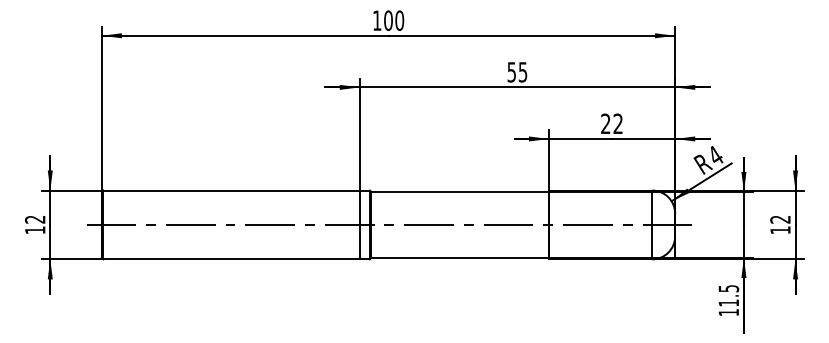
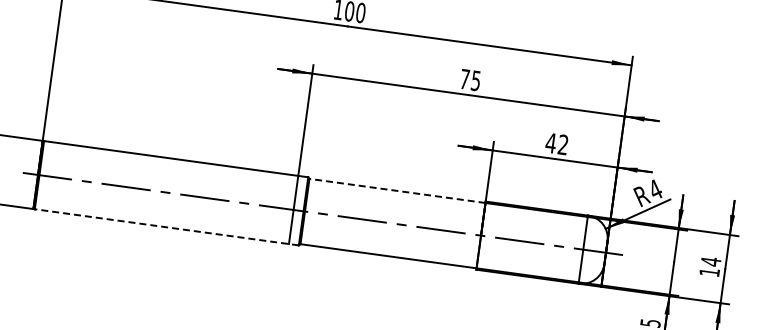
text: (511, 72) -> (464, 79), 55 -> 75
text: (605, 123) -> (550, 142), 22 -> 42
line: (460, 191) -> (397, 190), solid -> dashed
text: (780, 219) -> (711, 261), 12 -> 14
line: (236, 259) -> (166, 227), solid -> dashed

